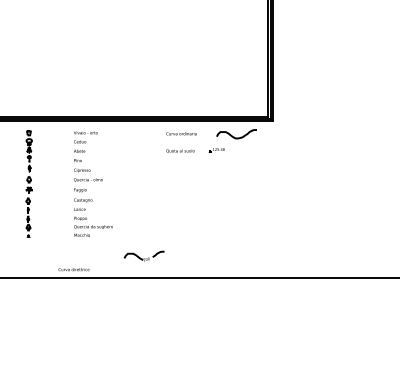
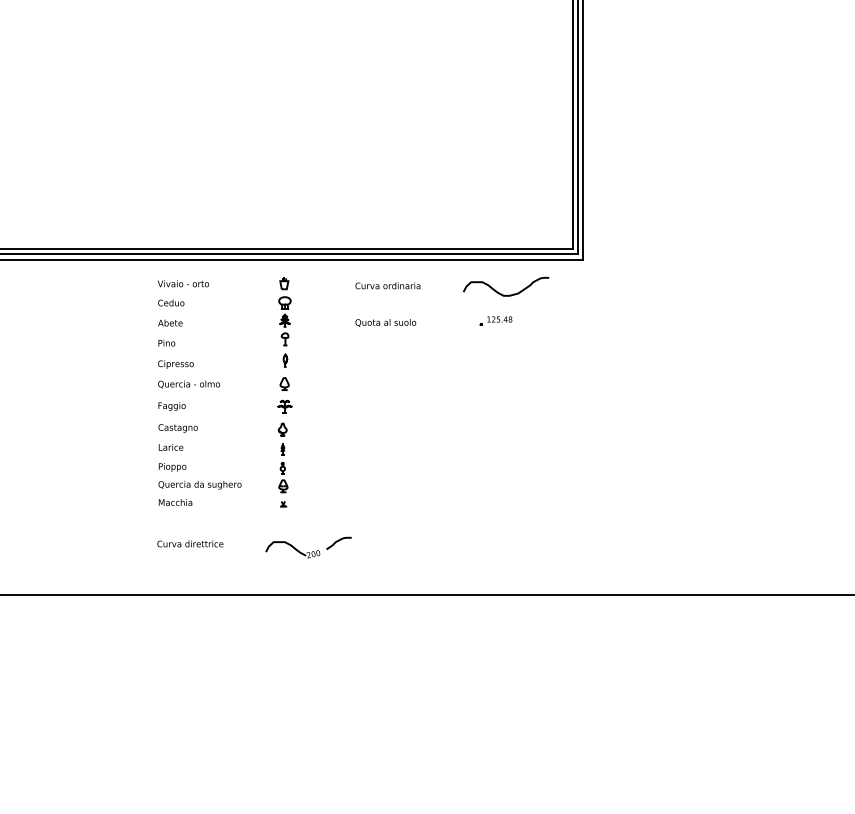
part: (216, 150) -> (494, 321), moved
part: (28, 183) -> (283, 392), moved
text: (73, 269) -> (189, 543), moved

